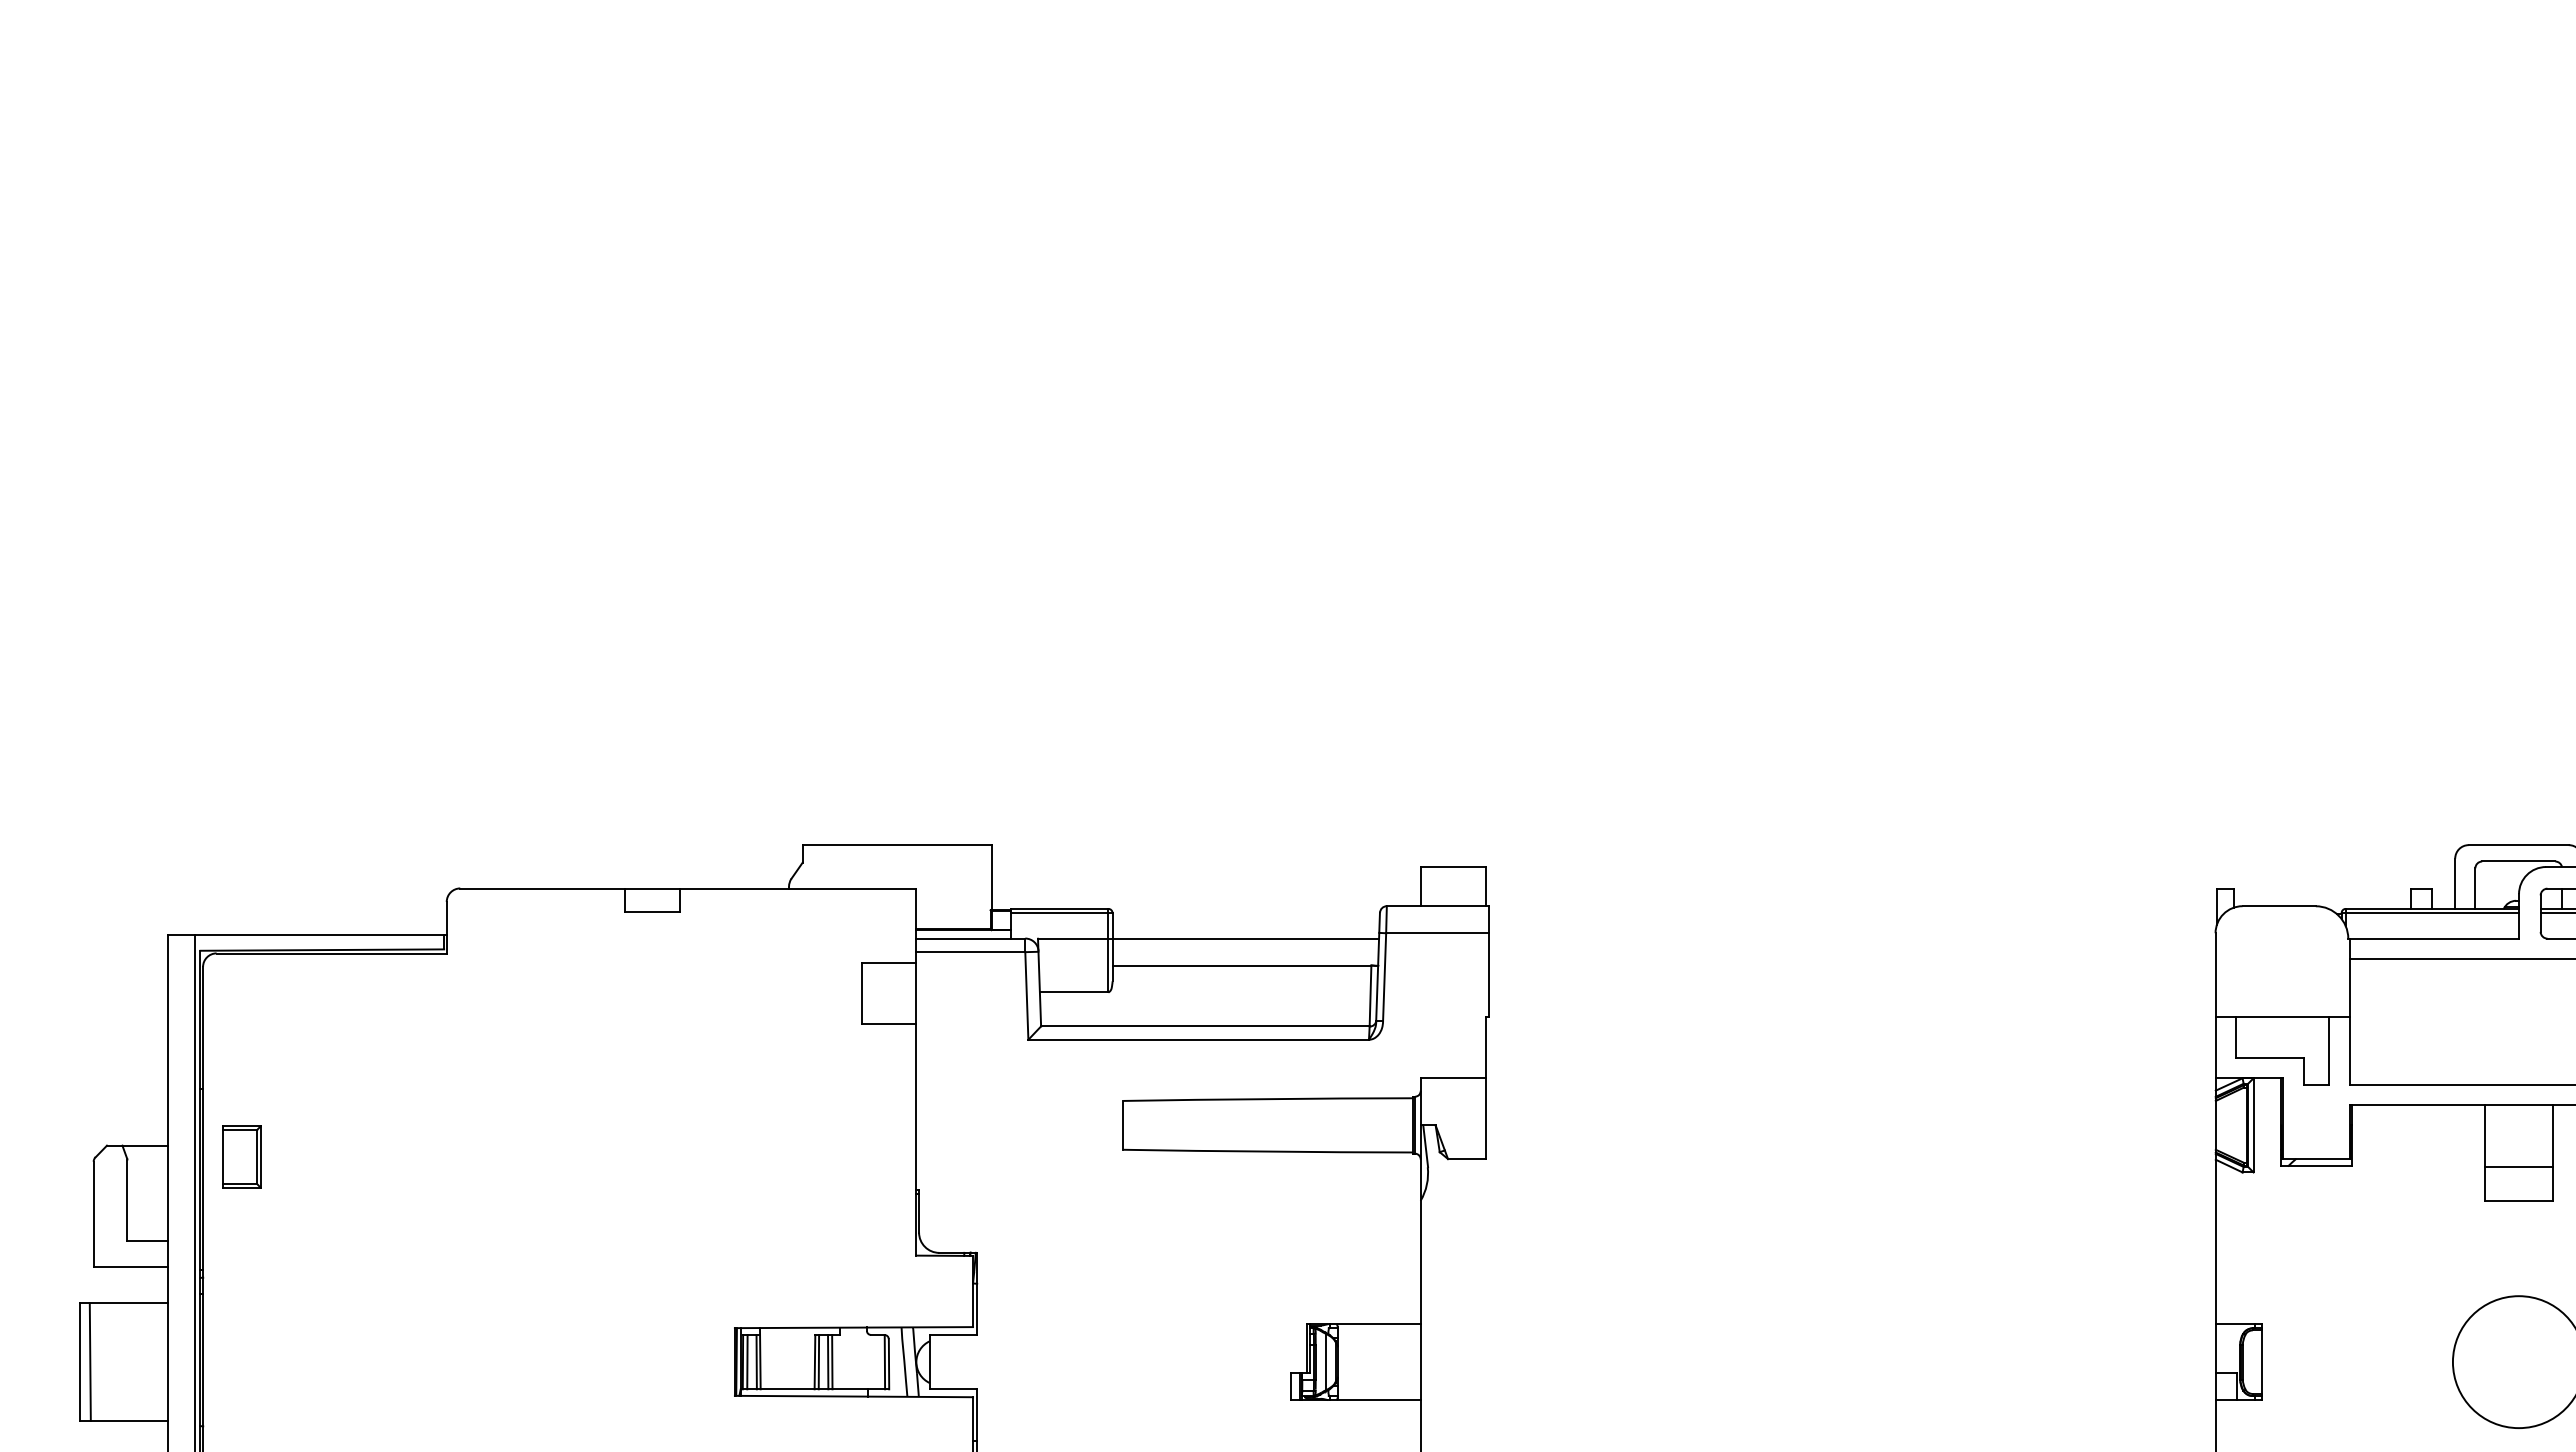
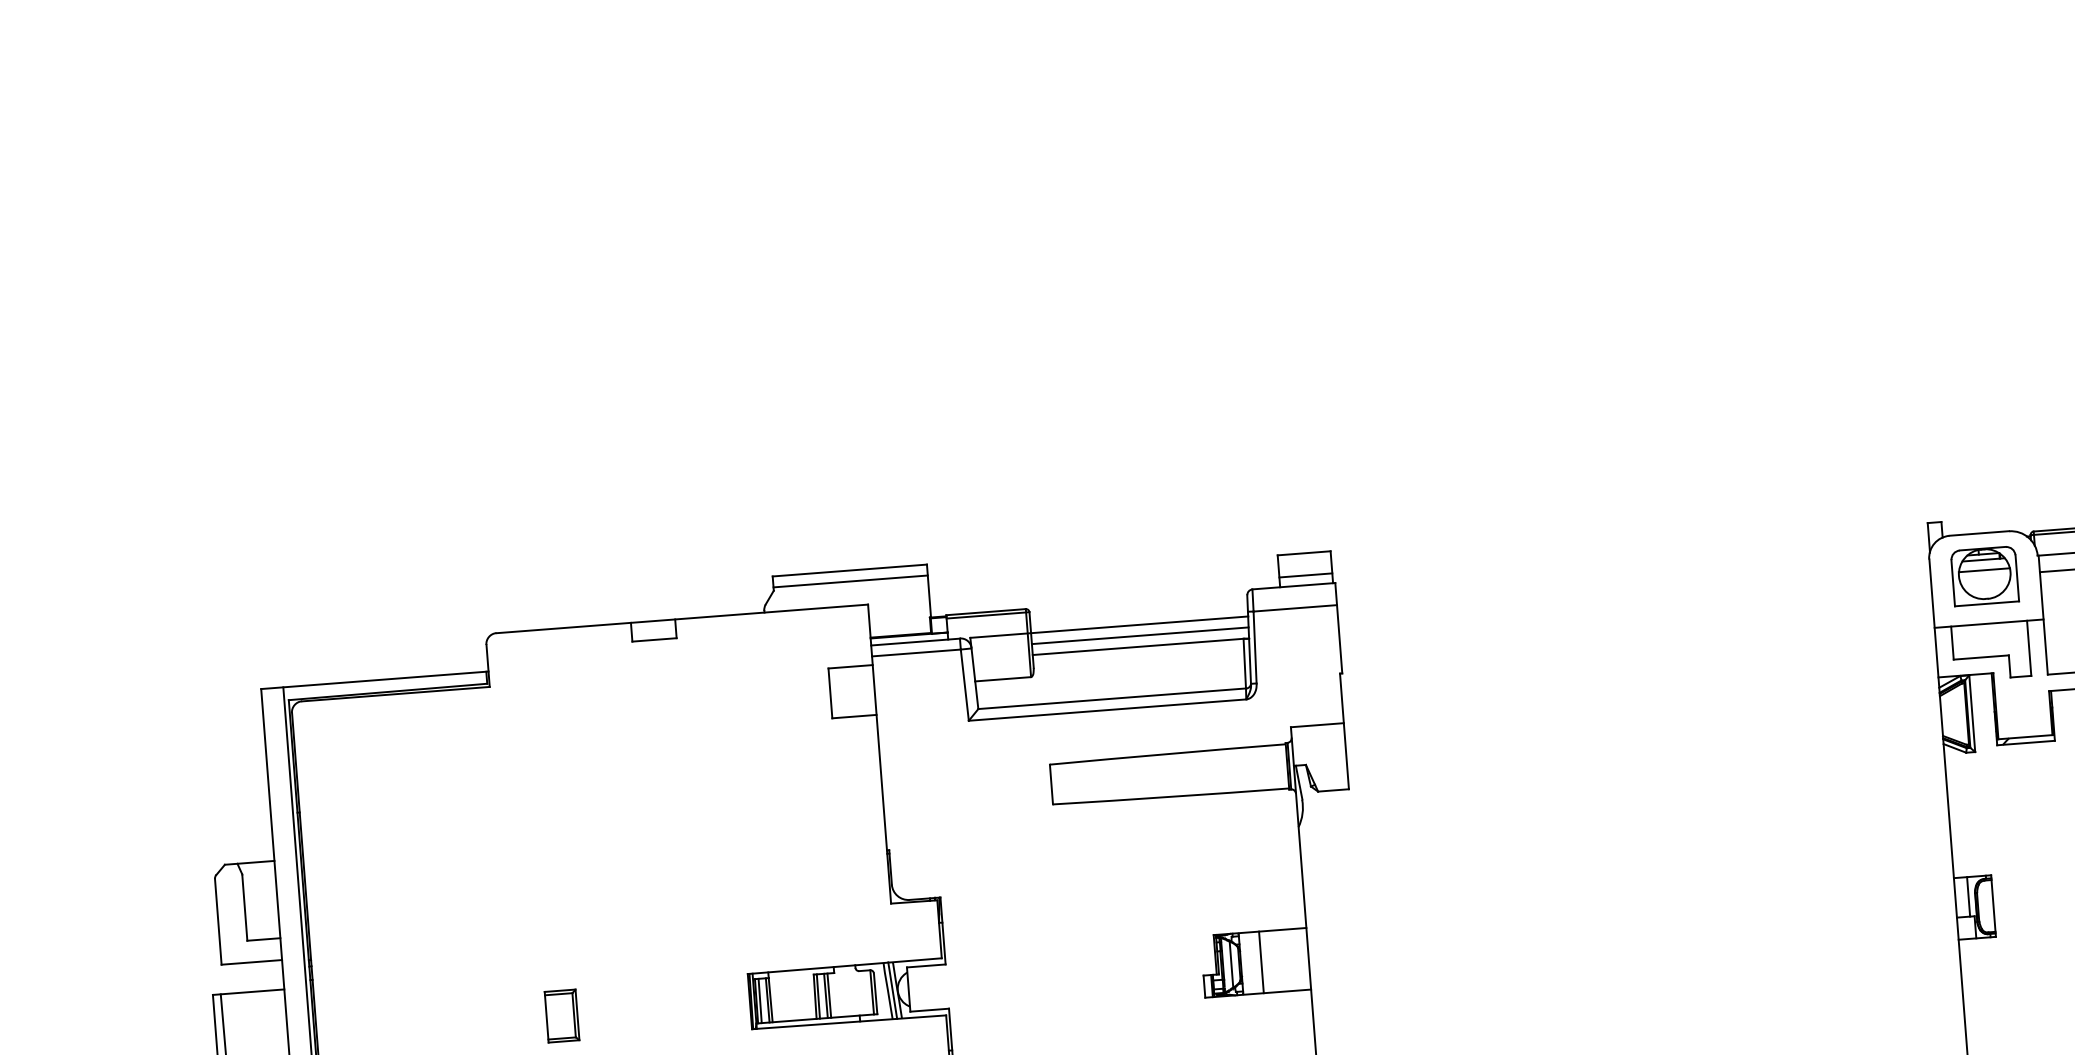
line: (896, 858) -> (850, 581), added
line: (1452, 894) -> (1305, 575), added
line: (1245, 952) -> (1140, 636), added
part: (2281, 958) -> (1984, 576), added
part: (241, 1156) -> (561, 1015), moved
line: (2231, 1348) -> (1968, 896), added
line: (909, 1361) -> (892, 990), added
line: (1362, 1361) -> (1261, 961), added

